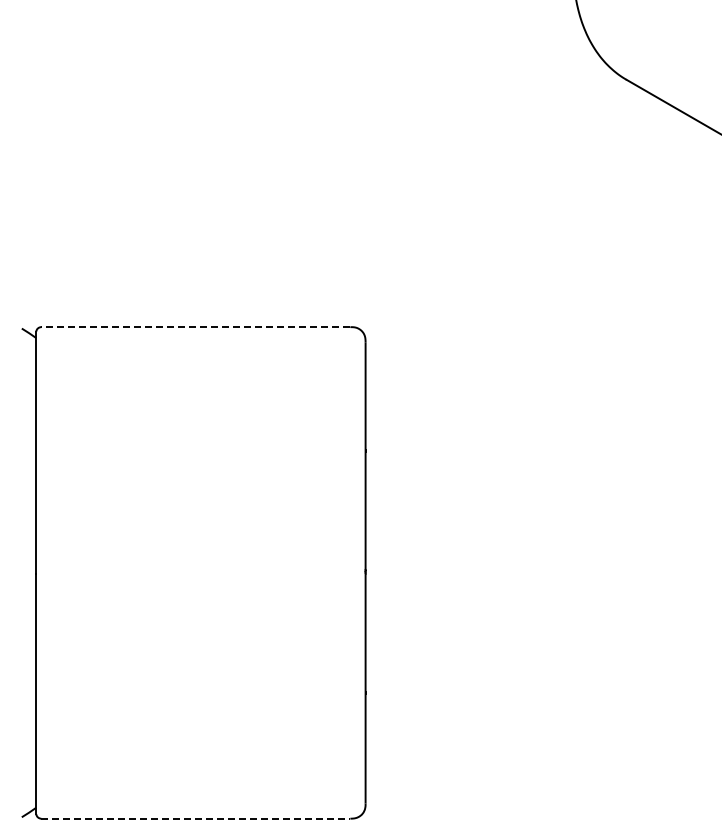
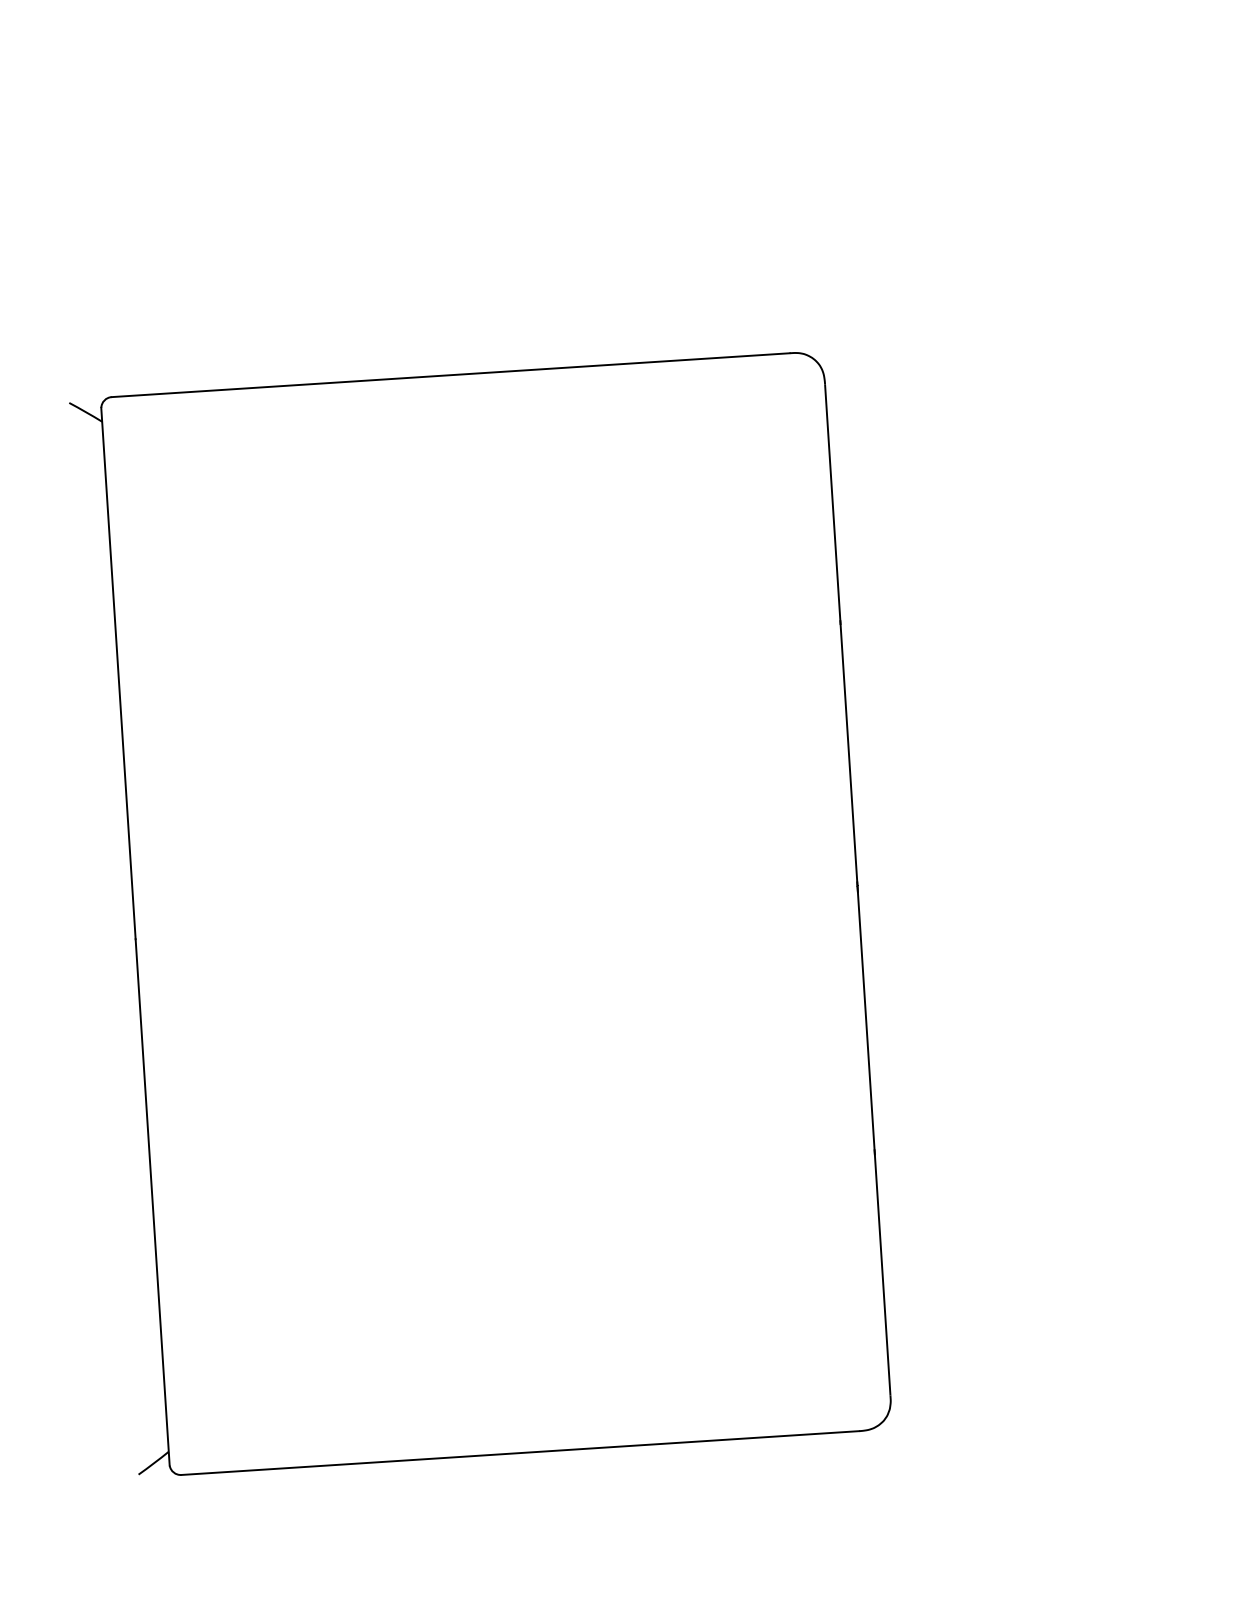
line: (195, 327) -> (449, 375), dashed -> solid
line: (195, 818) -> (519, 1452), dashed -> solid

